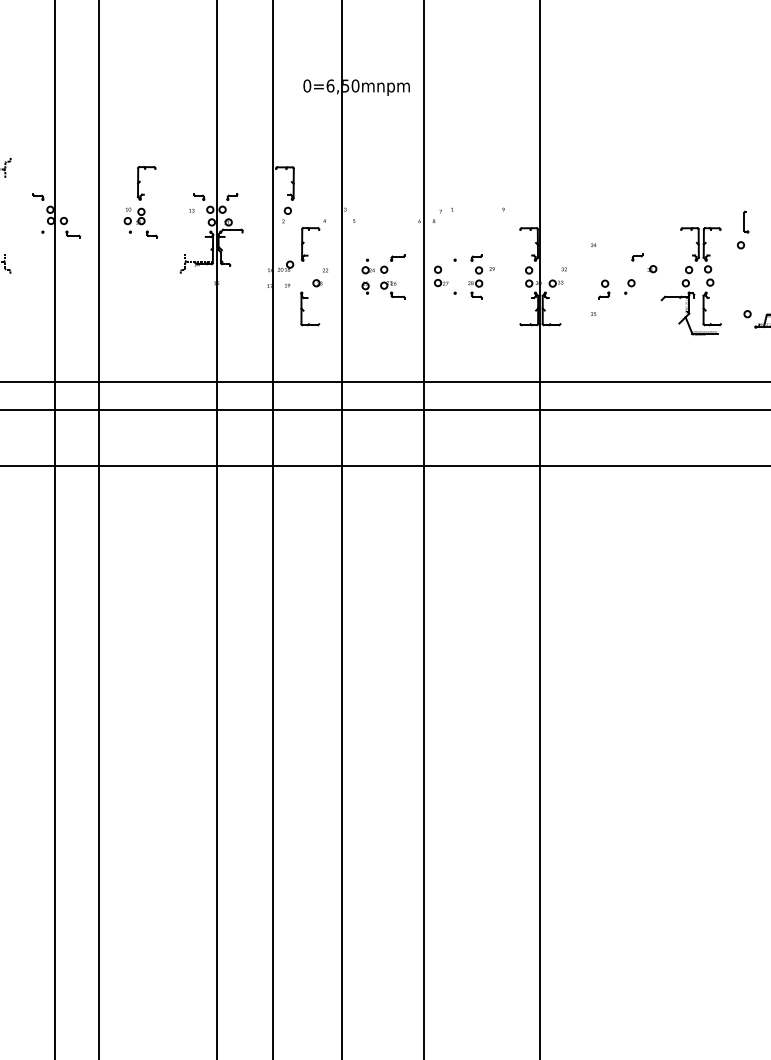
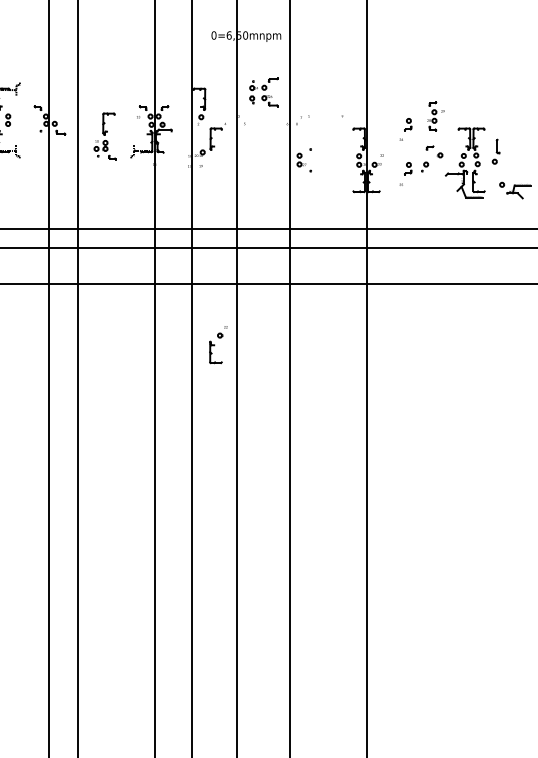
part: (139, 202) -> (104, 136), moved
part: (604, 221) -> (408, 124), added
part: (742, 229) -> (495, 151), moved
part: (382, 276) -> (263, 92), moved
part: (480, 276) -> (435, 116), moved
part: (314, 298) -> (218, 345), moved

